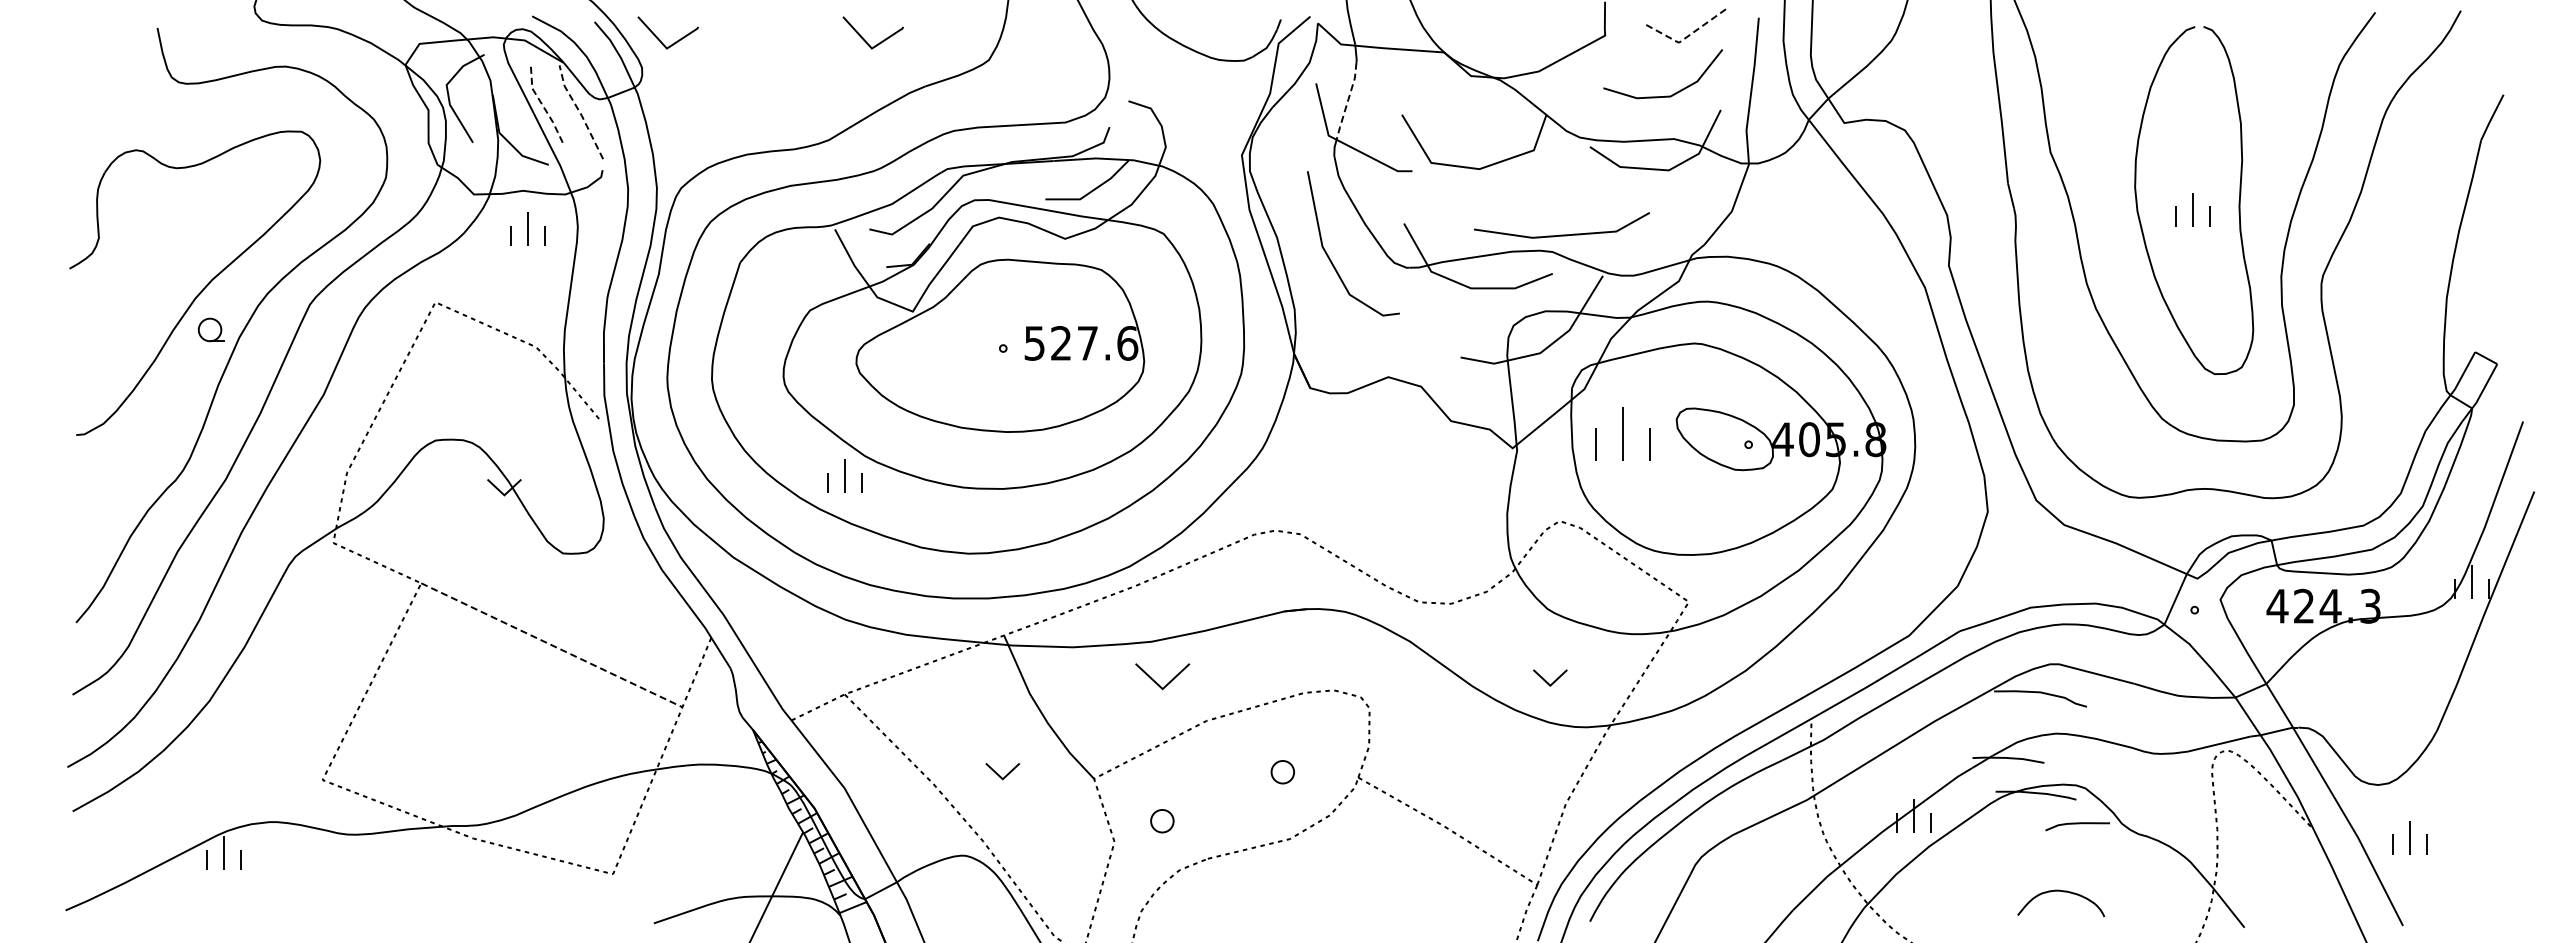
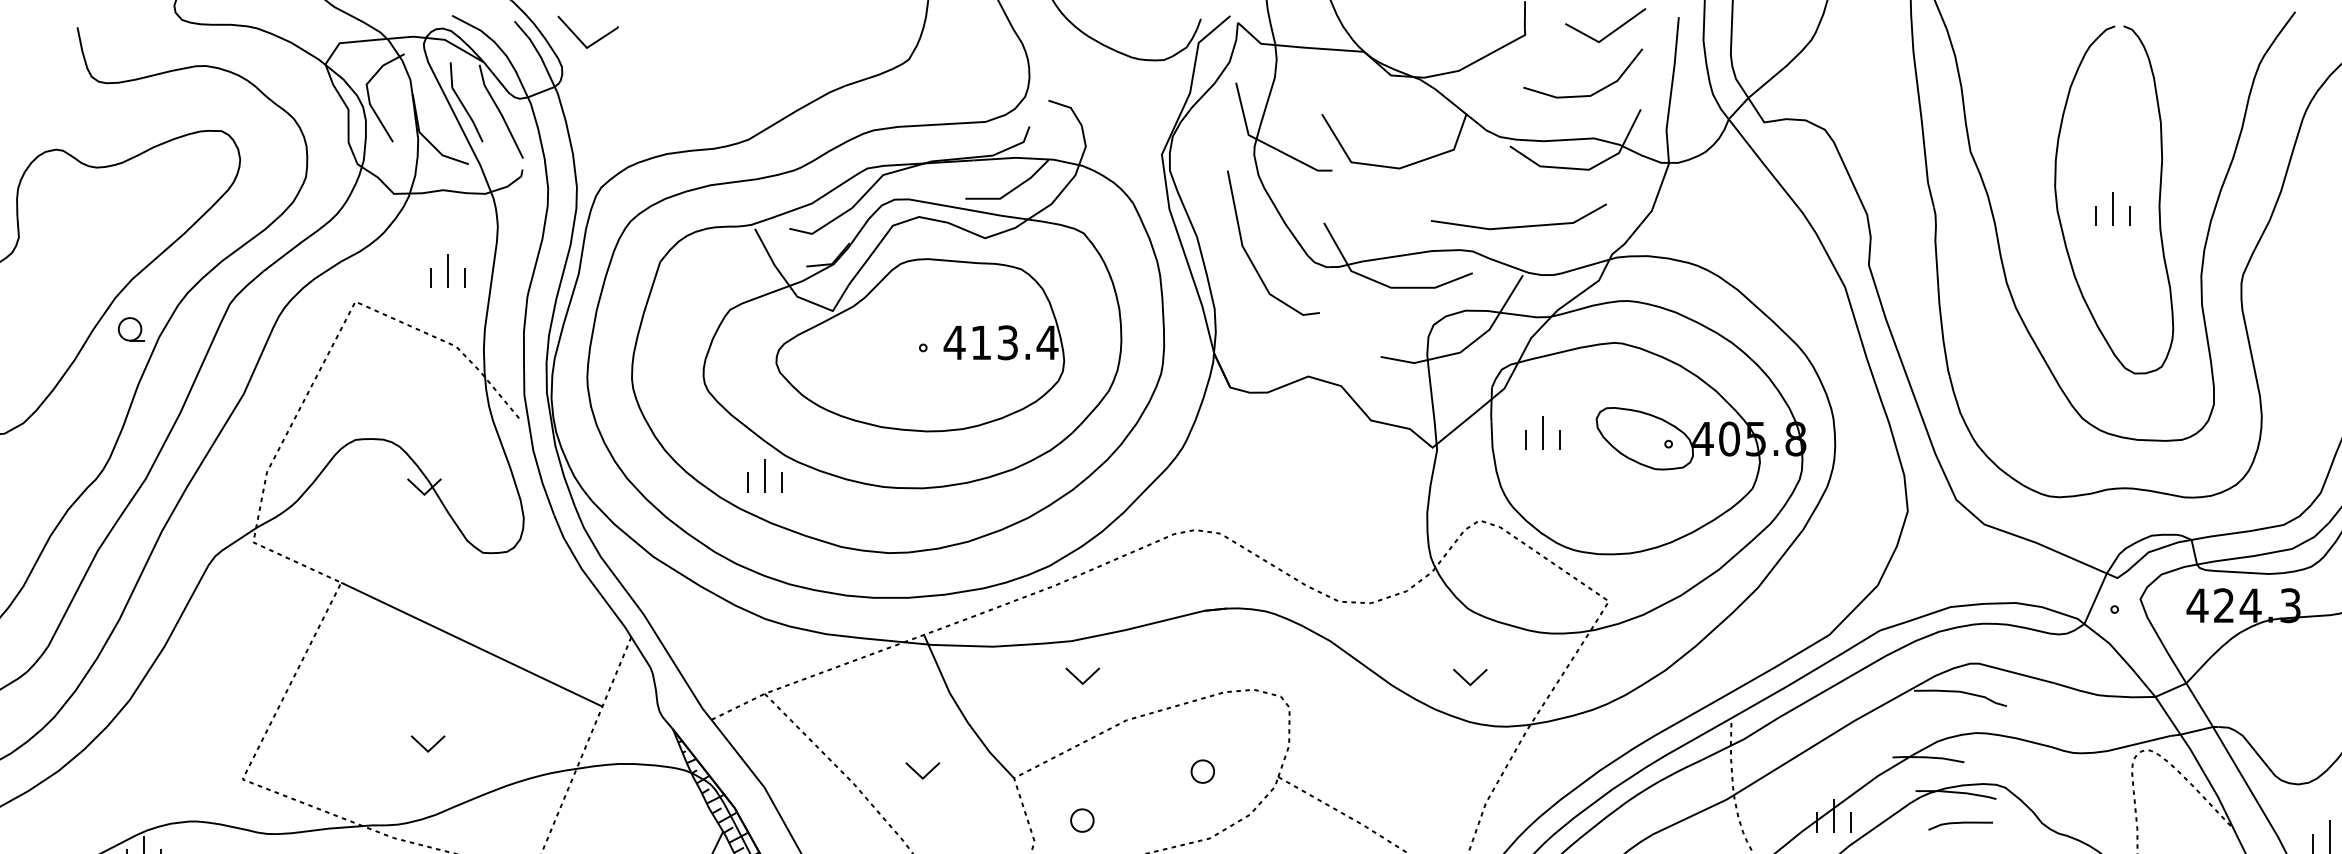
line: (1686, 37) -> (1606, 36), dashed -> solid
line: (864, 38) -> (784, 37), removed
line: (1347, 101) -> (1267, 100), dashed -> solid
line: (541, 103) -> (461, 102), dashed -> solid
line: (579, 112) -> (499, 111), dashed -> solid
part: (527, 228) -> (447, 270), moved
line: (1561, 234) -> (1518, 225), moved
text: (1080, 343) -> (1000, 342), 527.6 -> 413.4
part: (1622, 433) -> (1542, 432), size x0.62
line: (551, 645) -> (471, 644), dashed -> solid
part: (1162, 676) -> (1082, 675), size x0.62
part: (507, 744) -> (427, 743), added
curve: (2077, 824) -> (1960, 823), moved

